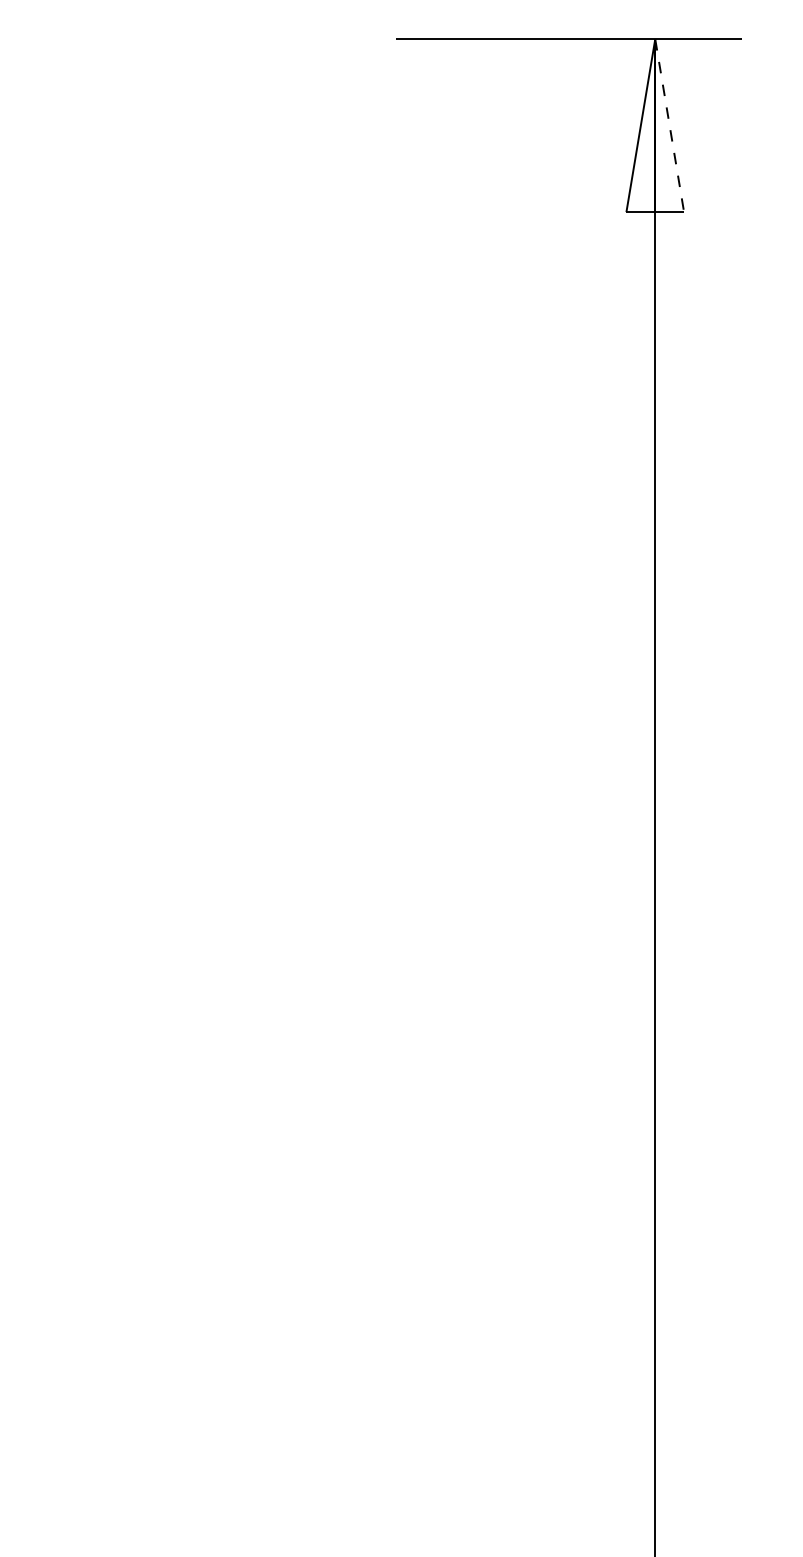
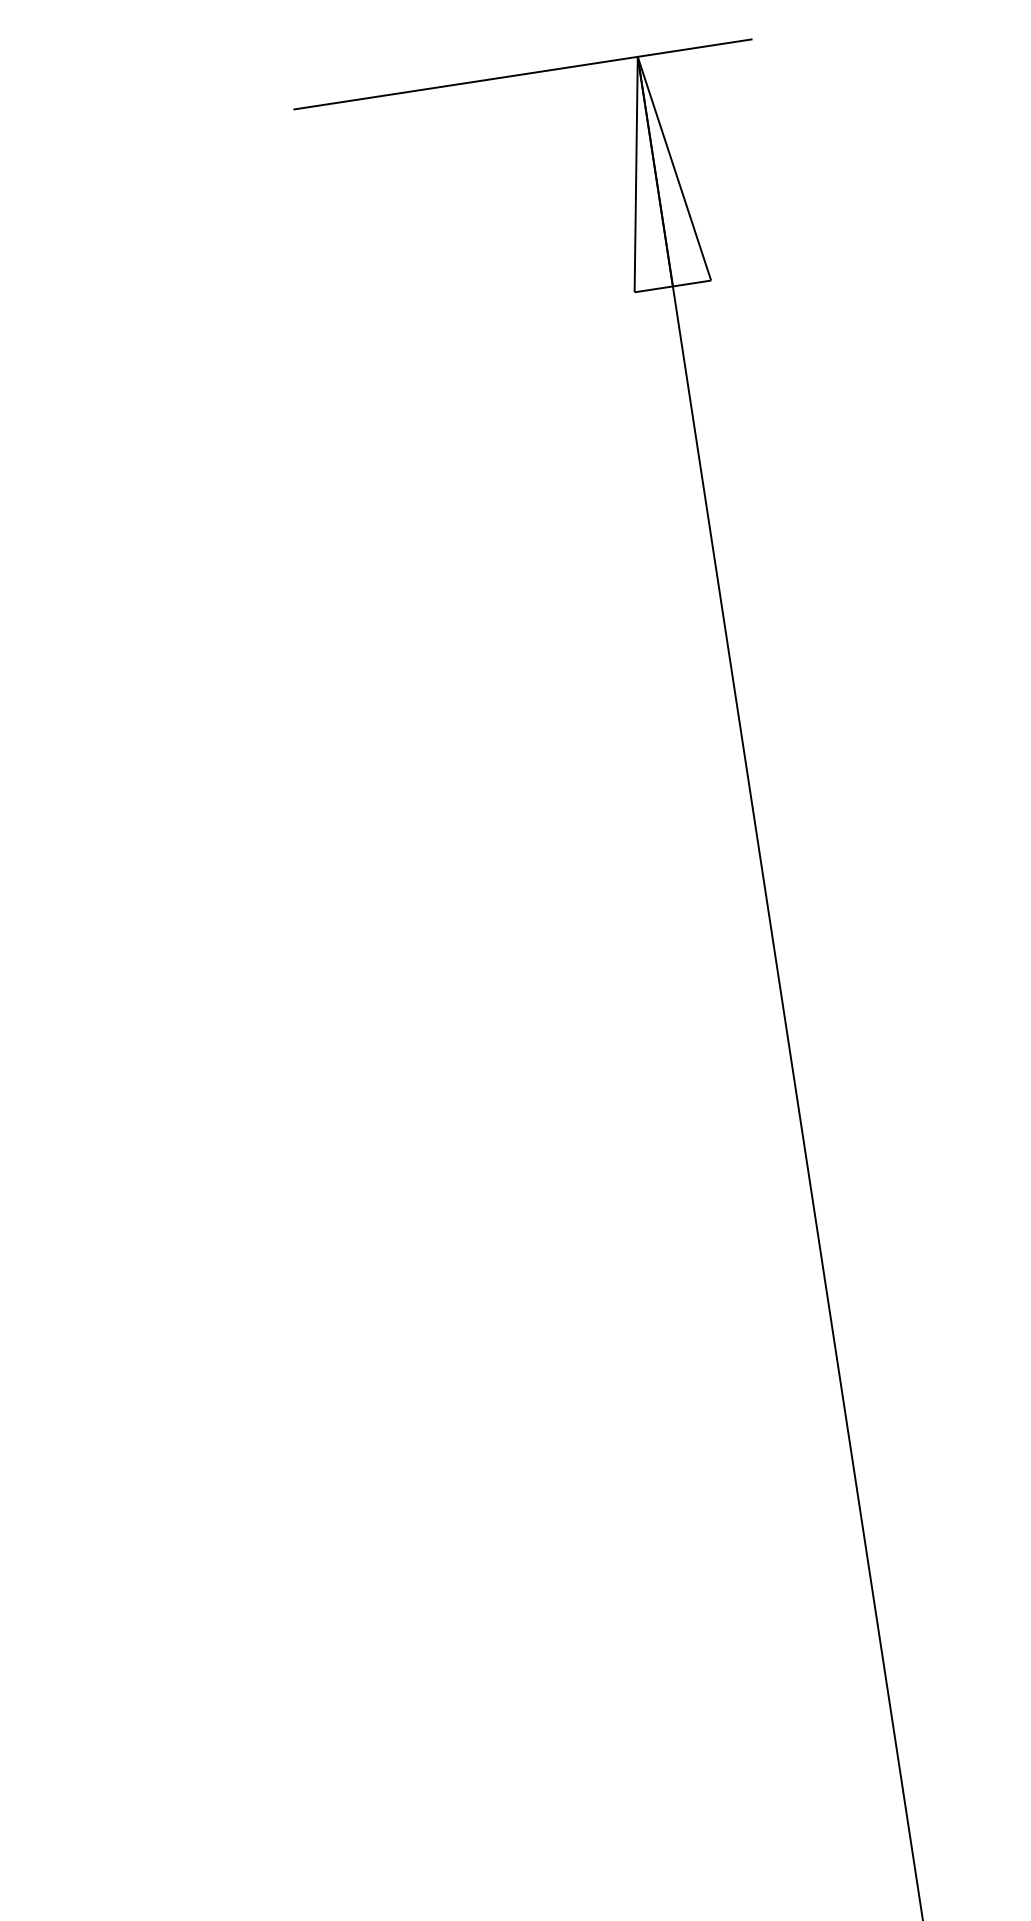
line: (669, 125) -> (674, 168), dashed -> solid

